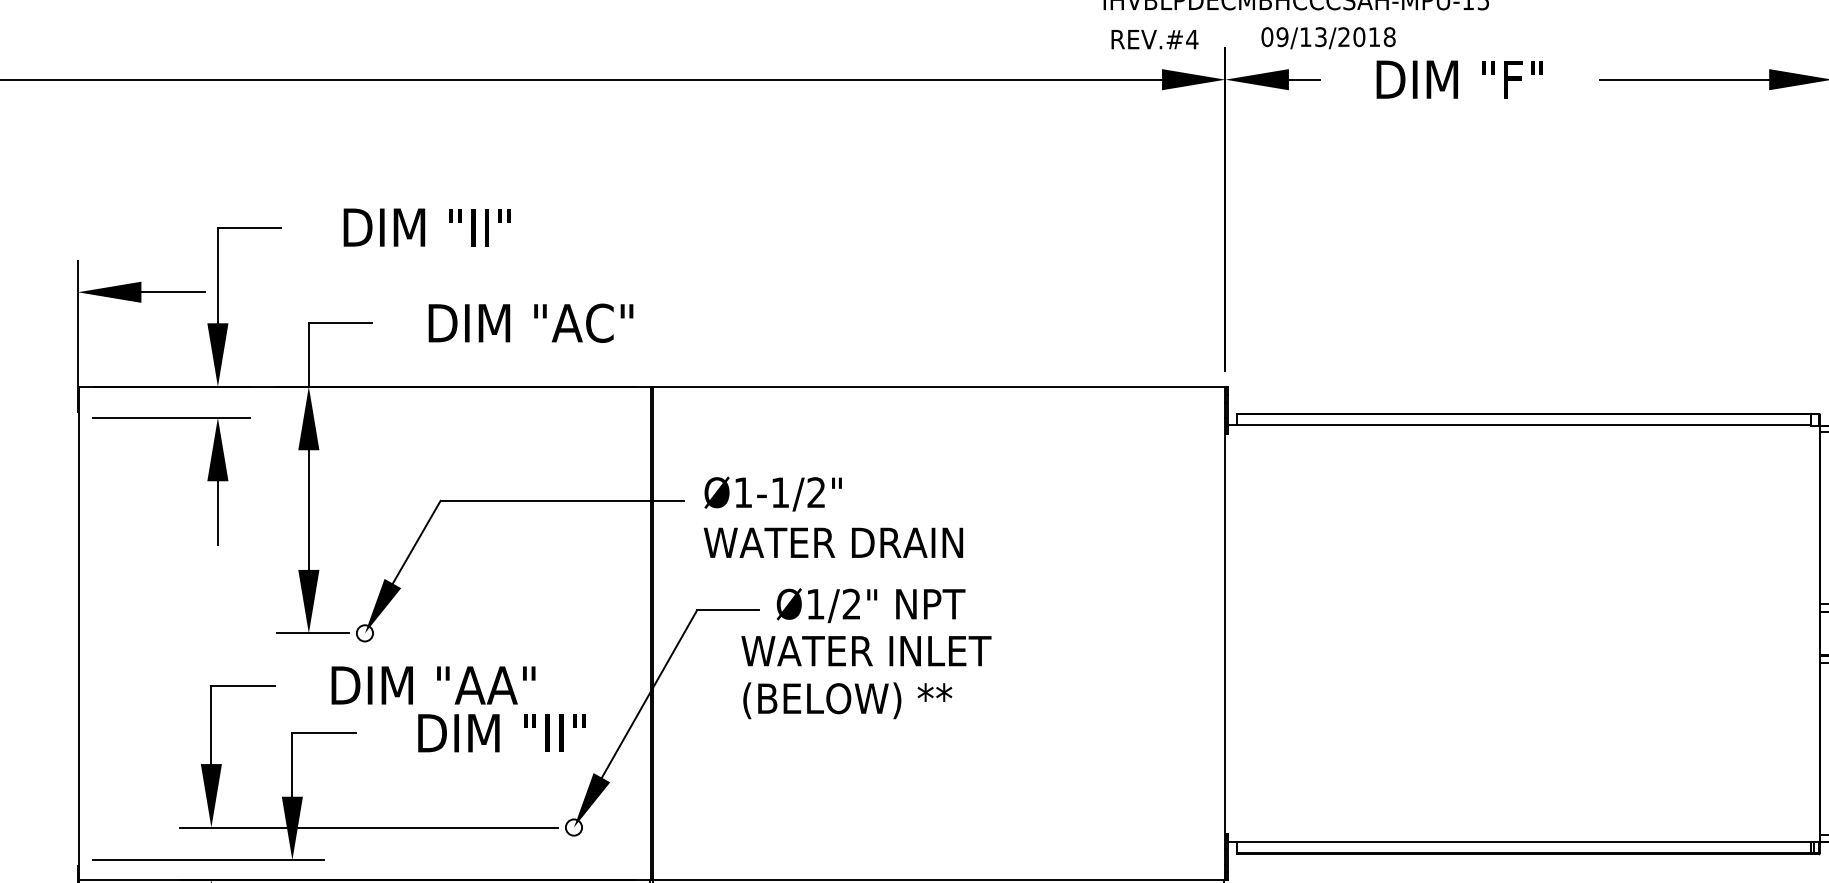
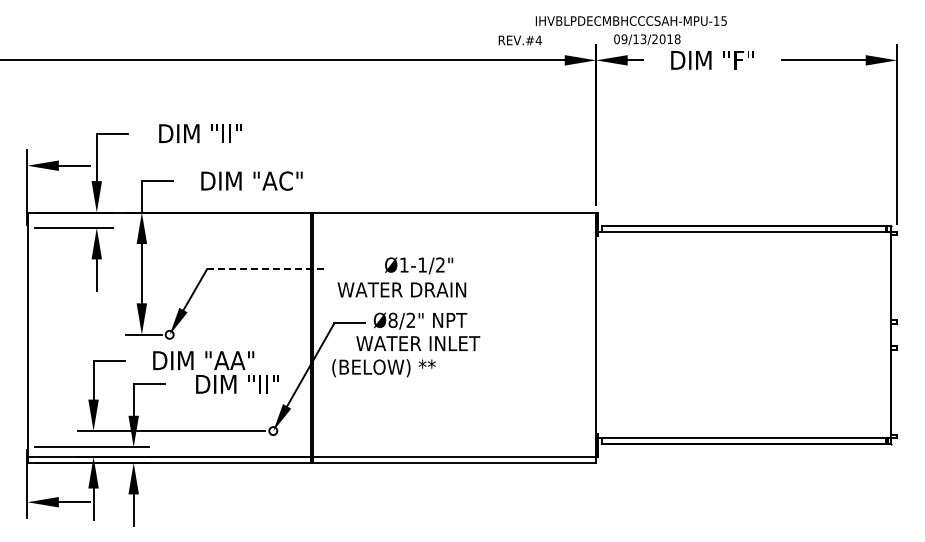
text: (1153, 39) -> (519, 40), moved
text: (774, 493) -> (419, 265), moved
line: (564, 501) -> (268, 269), solid -> dashed
text: (814, 604) -> (392, 320), Ø1/2" -> Ø8/2"
text: (846, 701) -> (383, 368), moved

